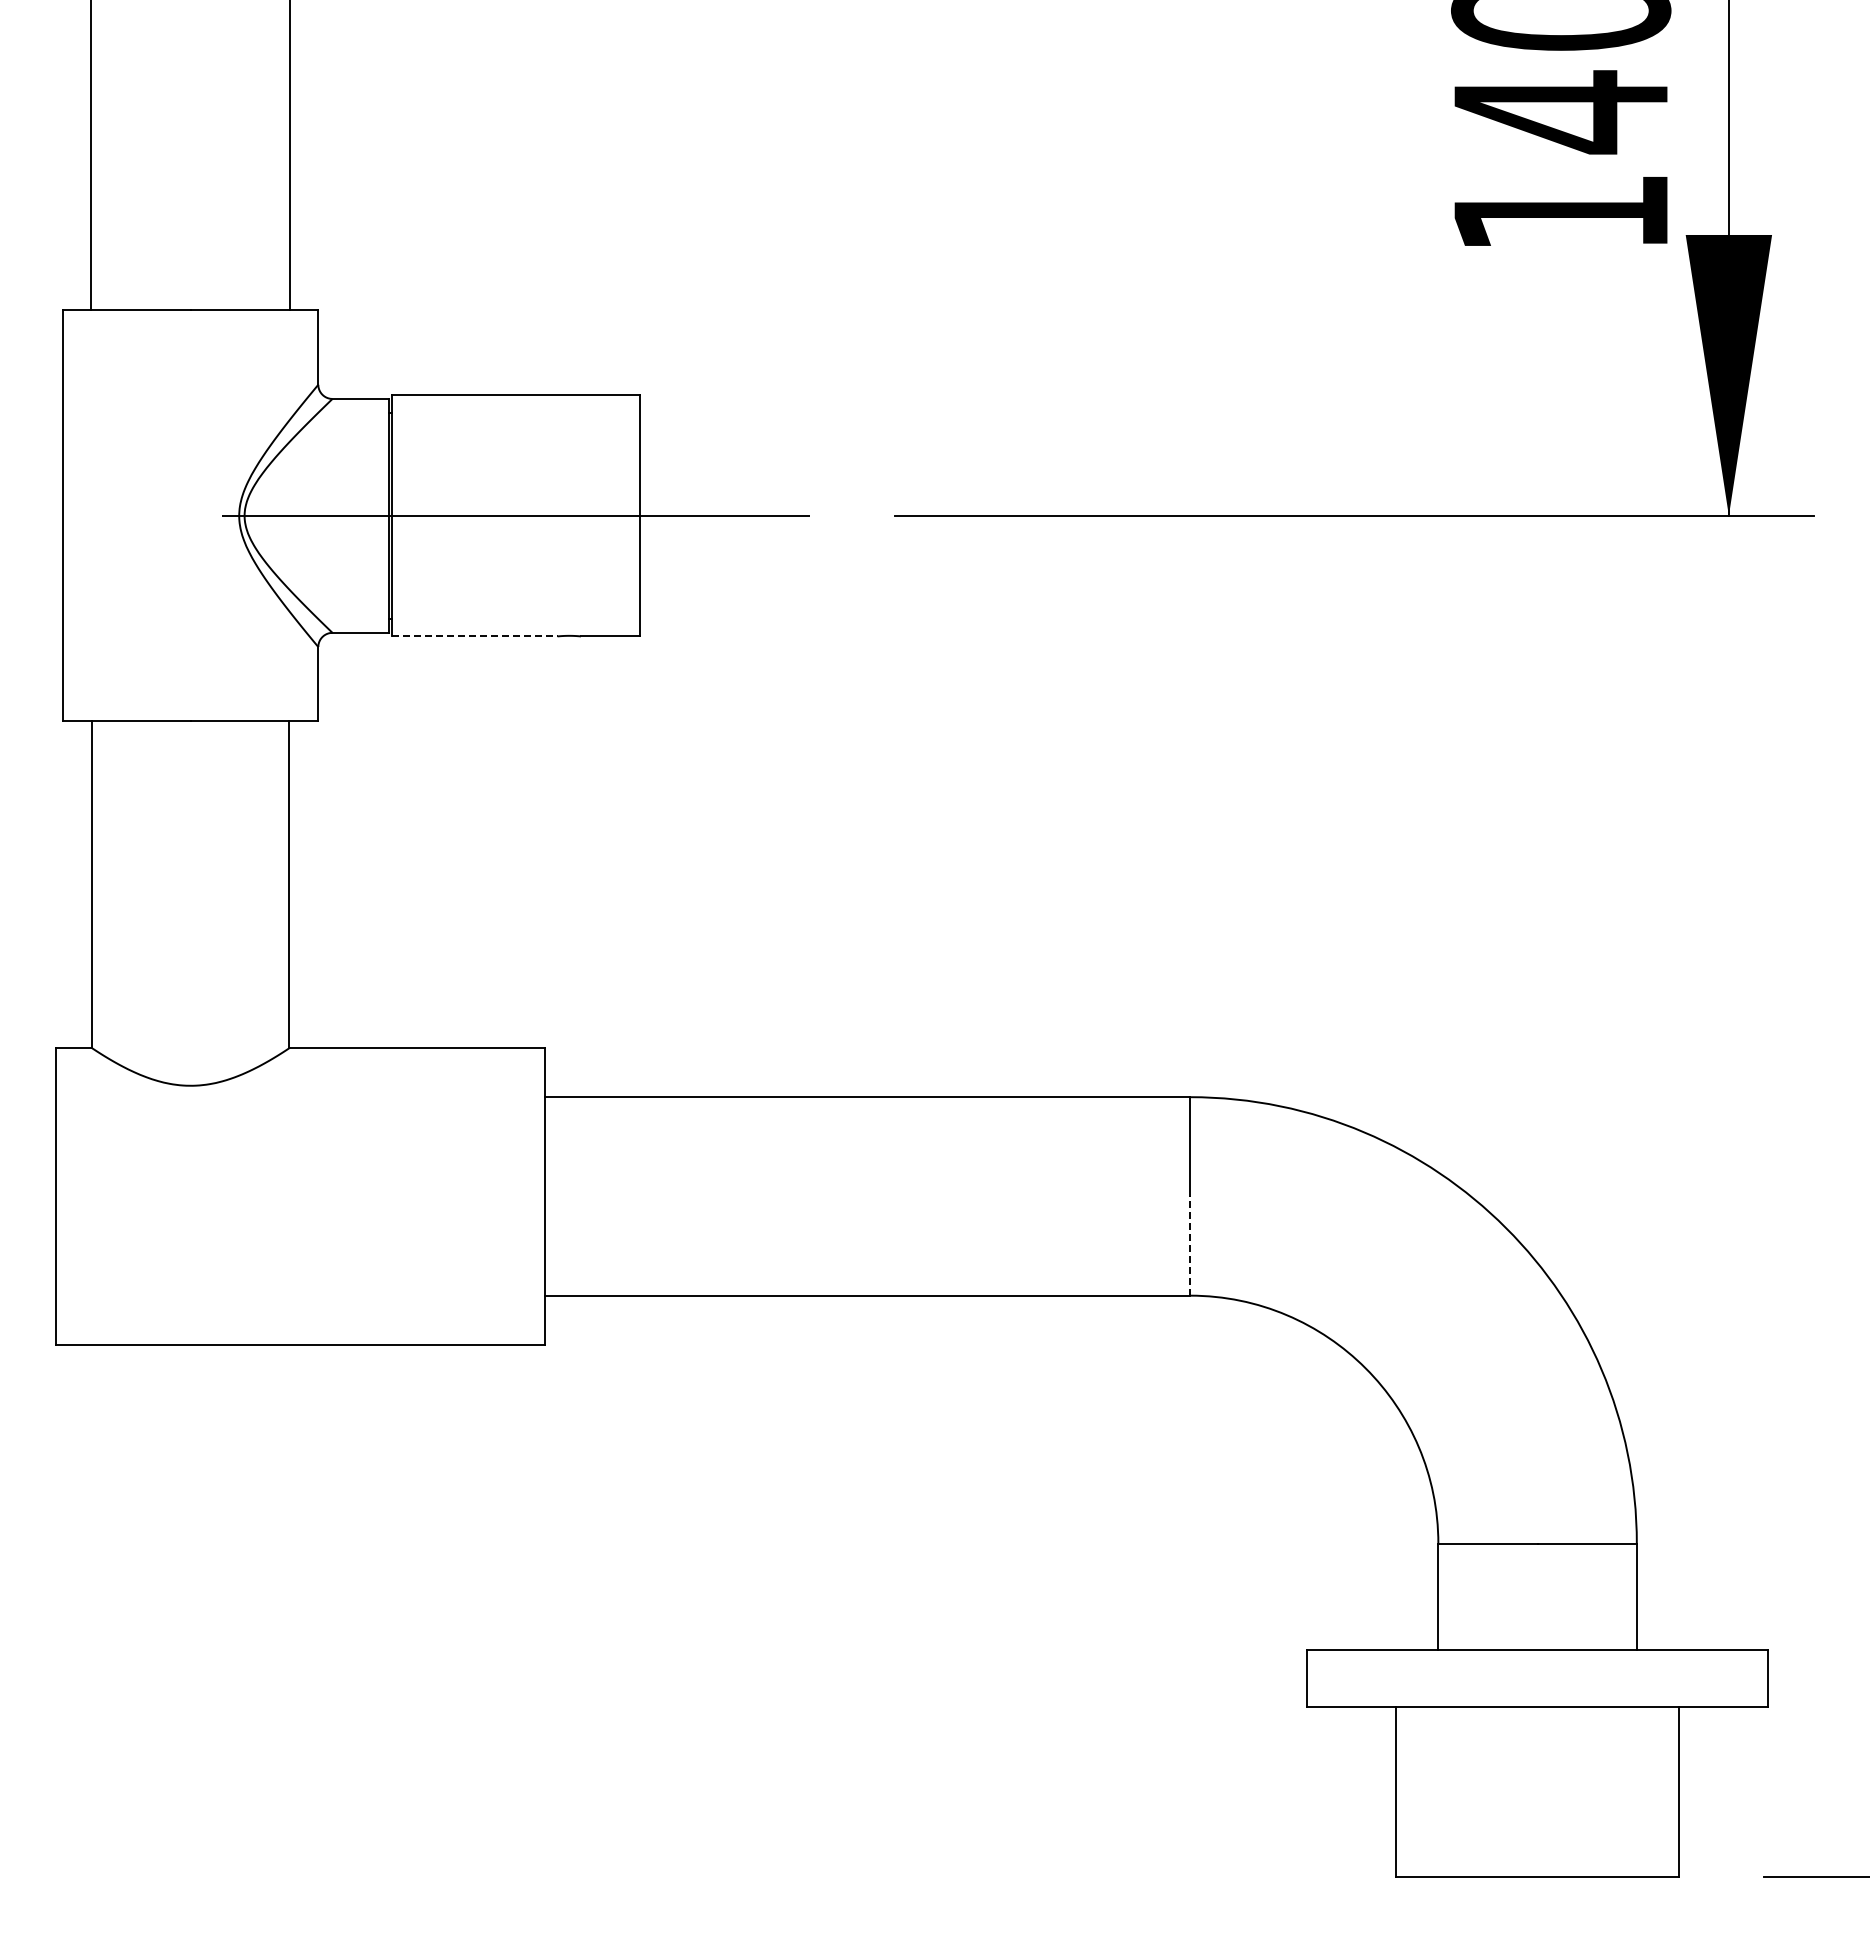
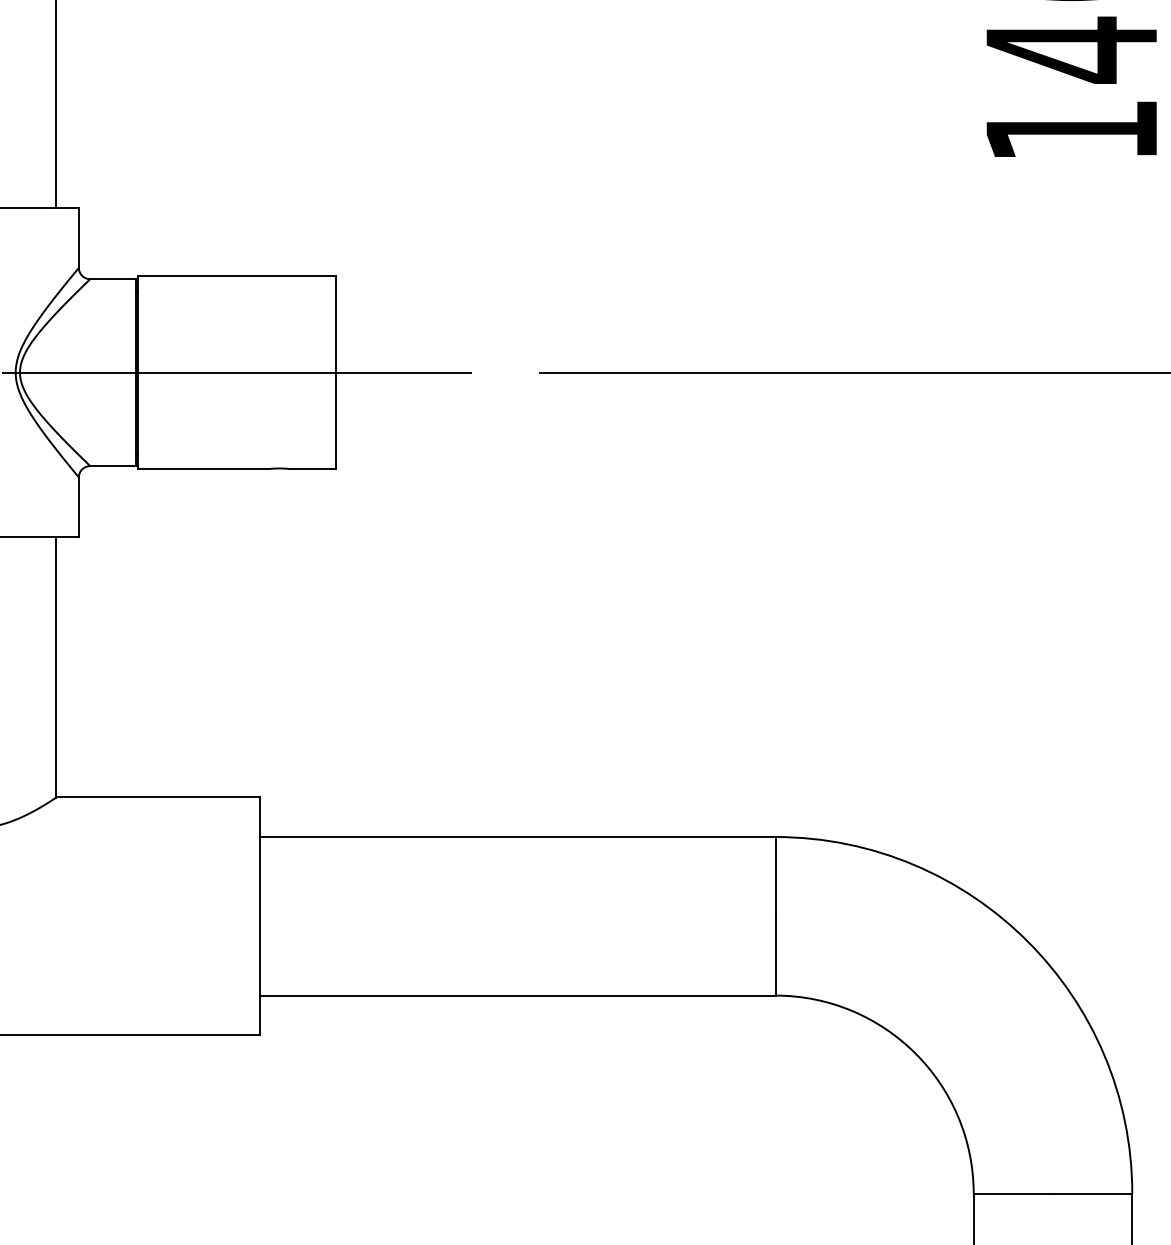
line: (474, 636) -> (203, 468), dashed -> solid
line: (1190, 1246) -> (775, 956), dashed -> solid

